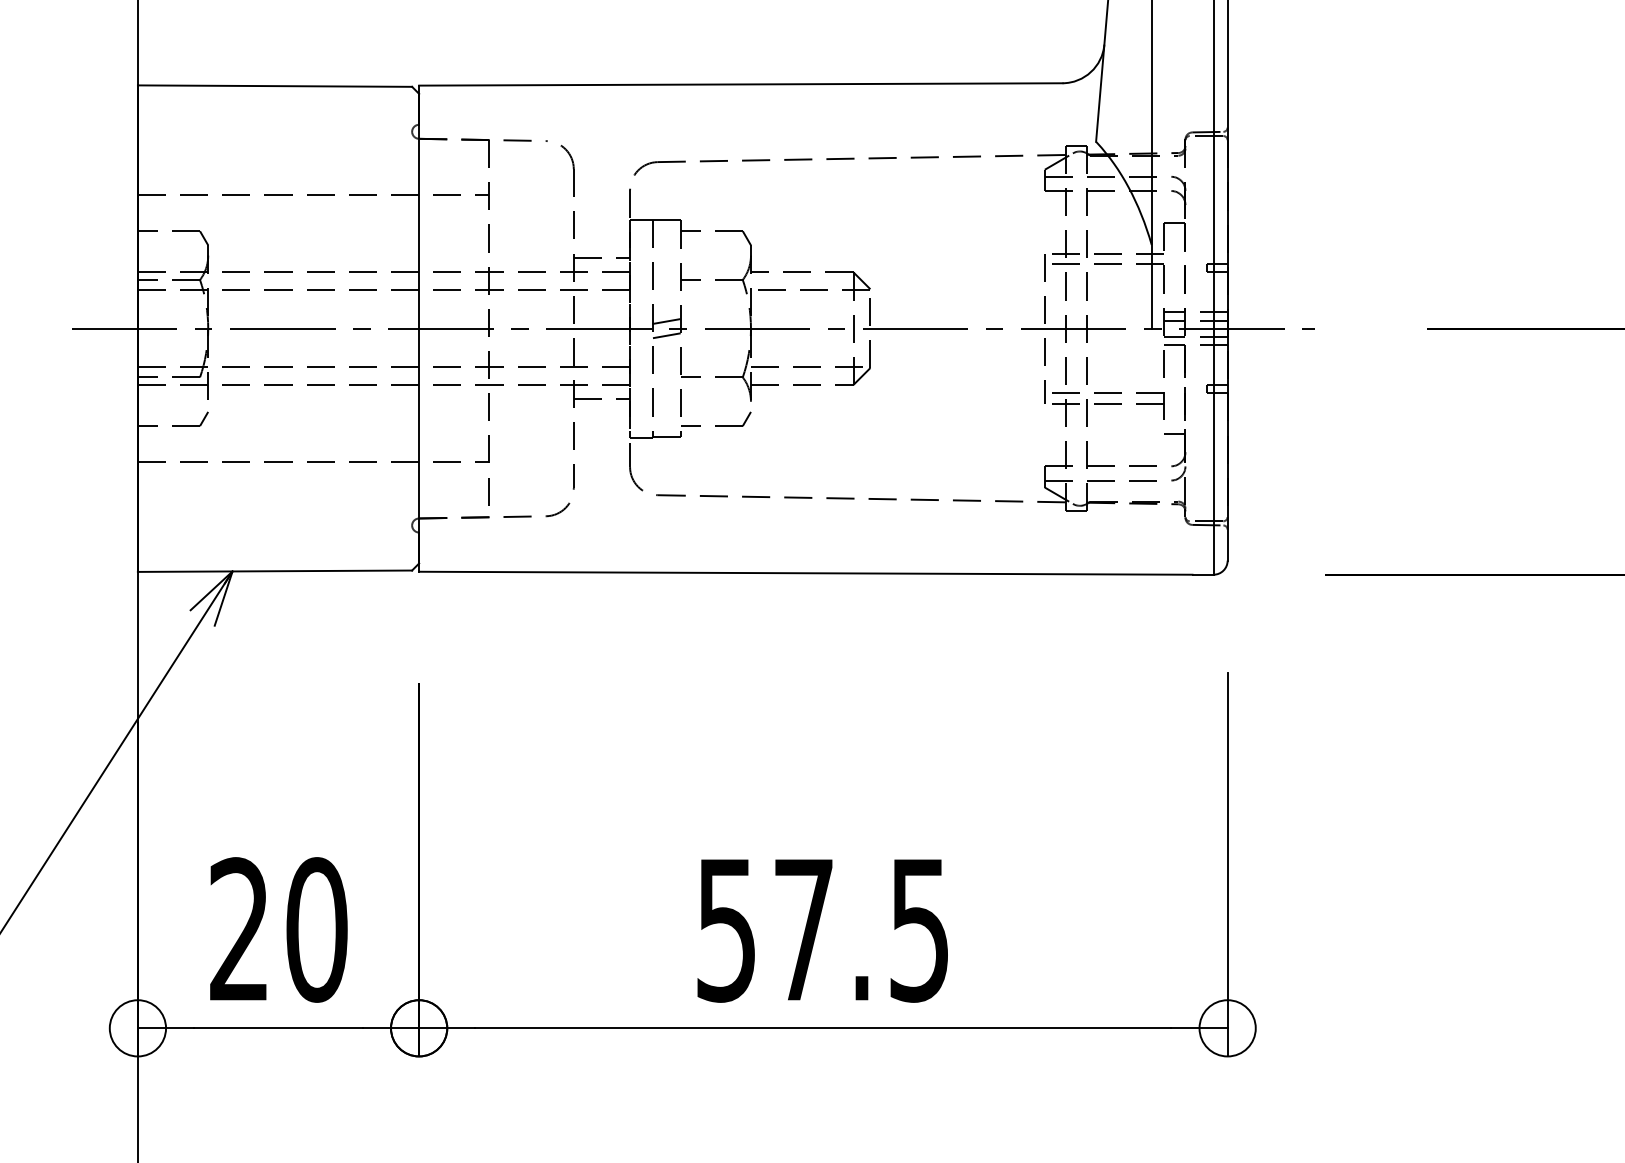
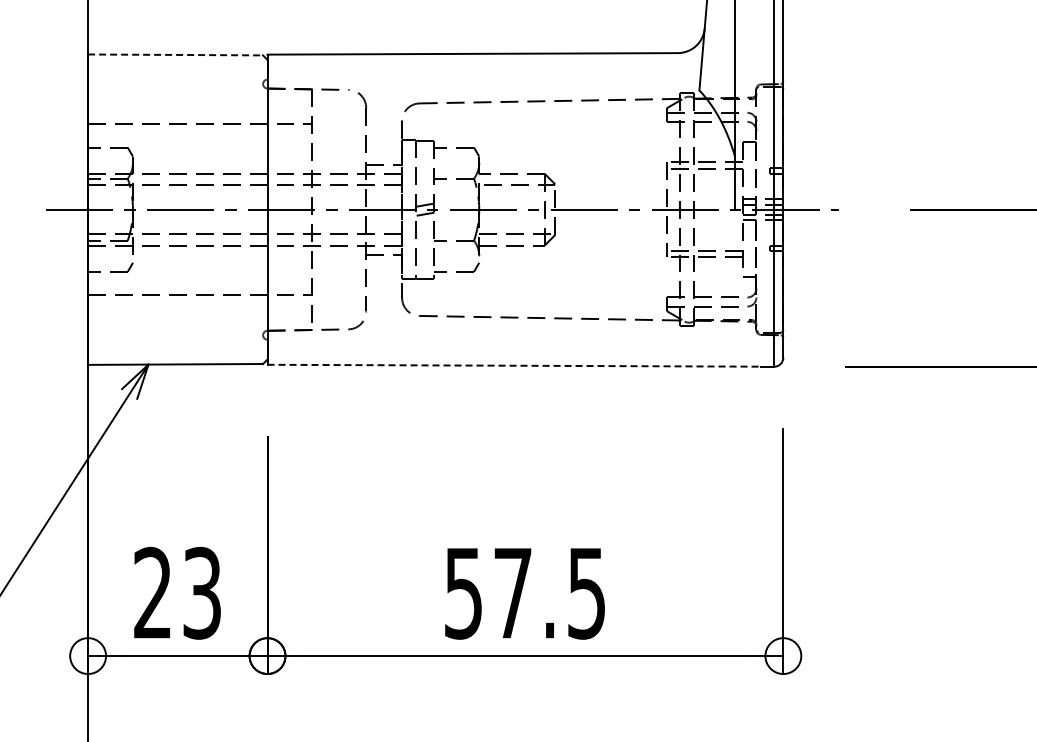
line: (276, 85) -> (176, 54), solid -> dashed
line: (806, 572) -> (514, 365), solid -> dashed
text: (317, 928) -> (202, 592), 20 -> 23

